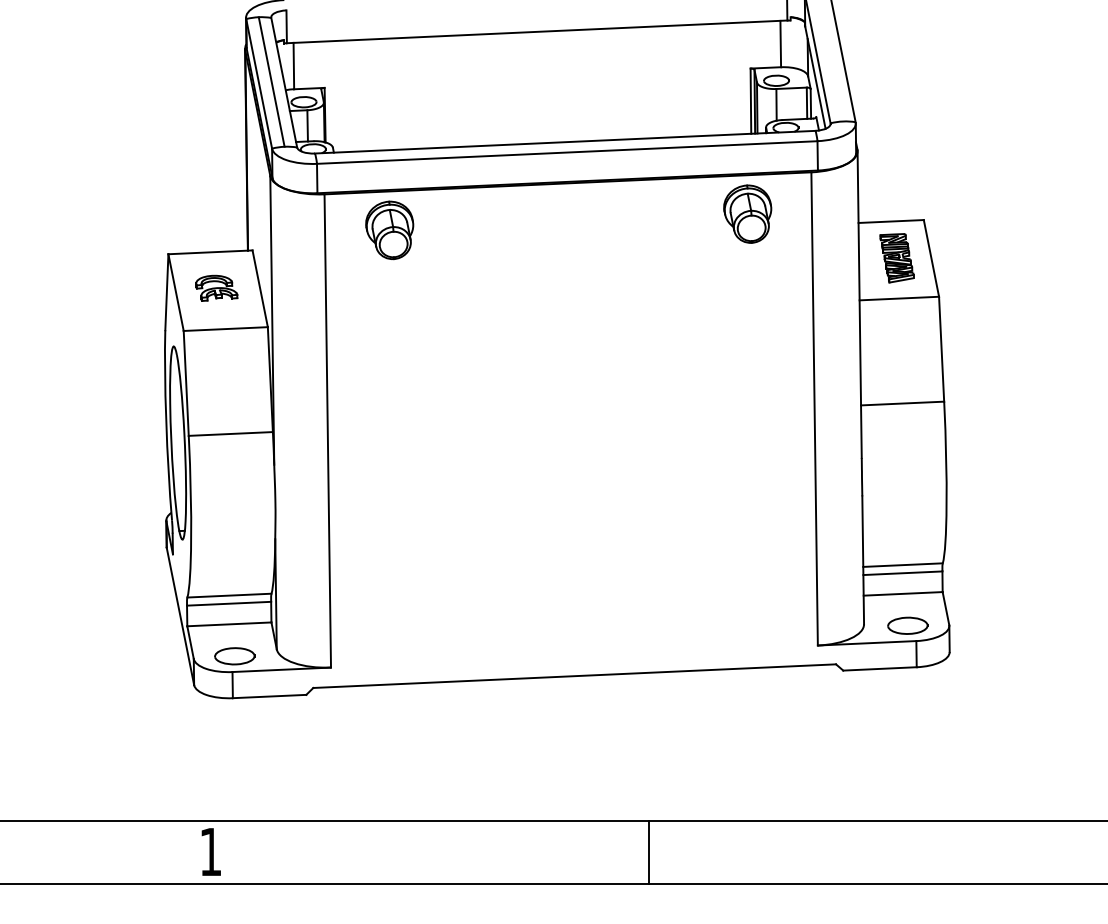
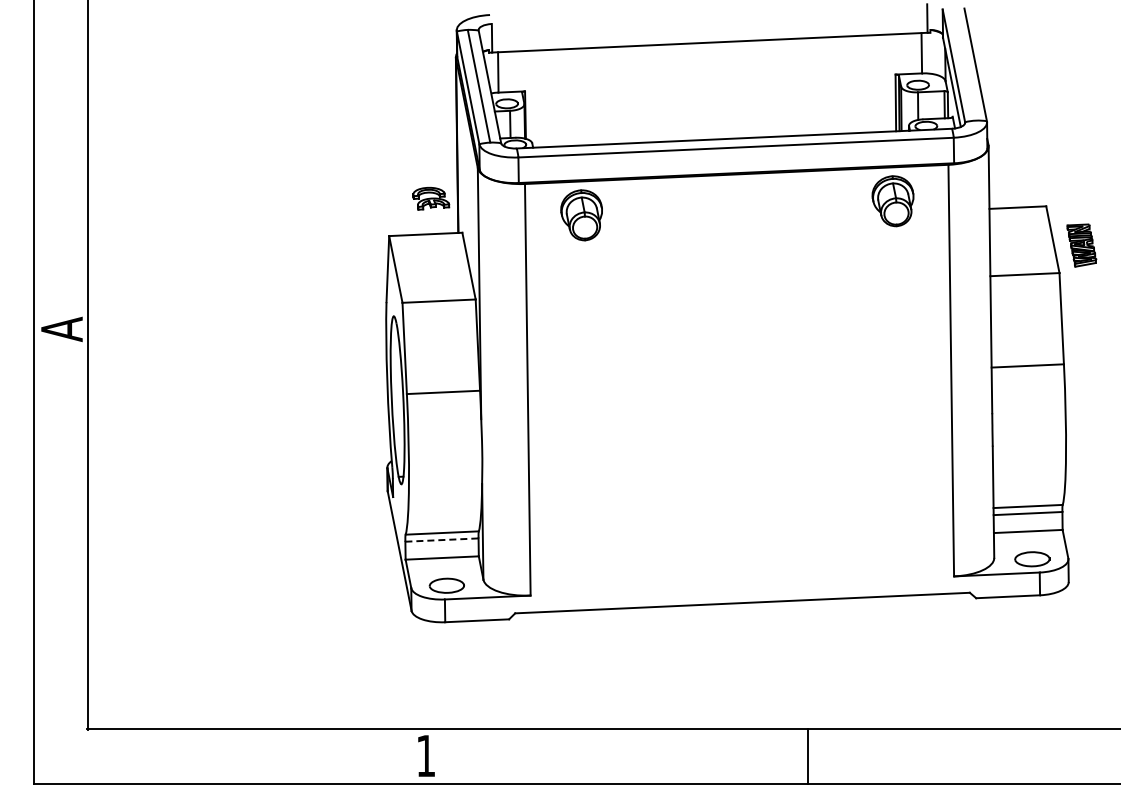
part: (896, 258) -> (1081, 245), moved
part: (217, 288) -> (431, 198), moved
line: (228, 604) -> (441, 540), solid -> dashed

